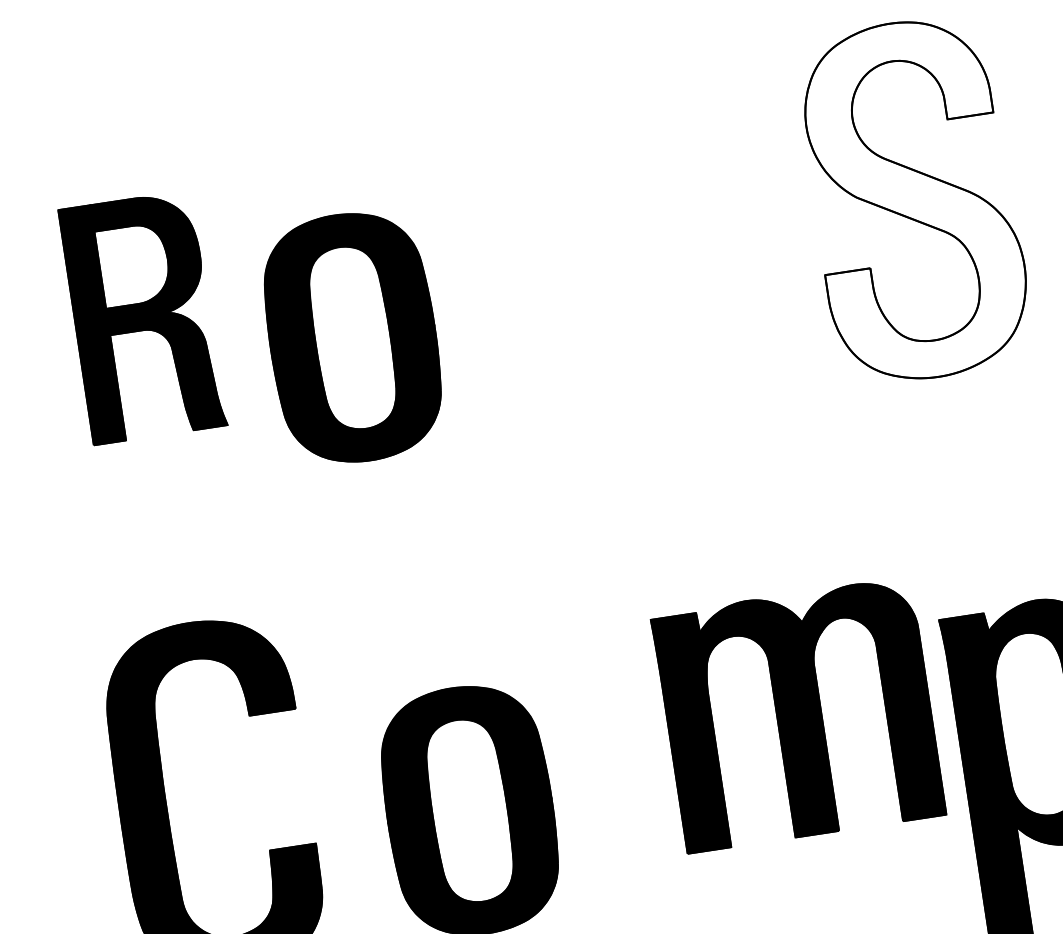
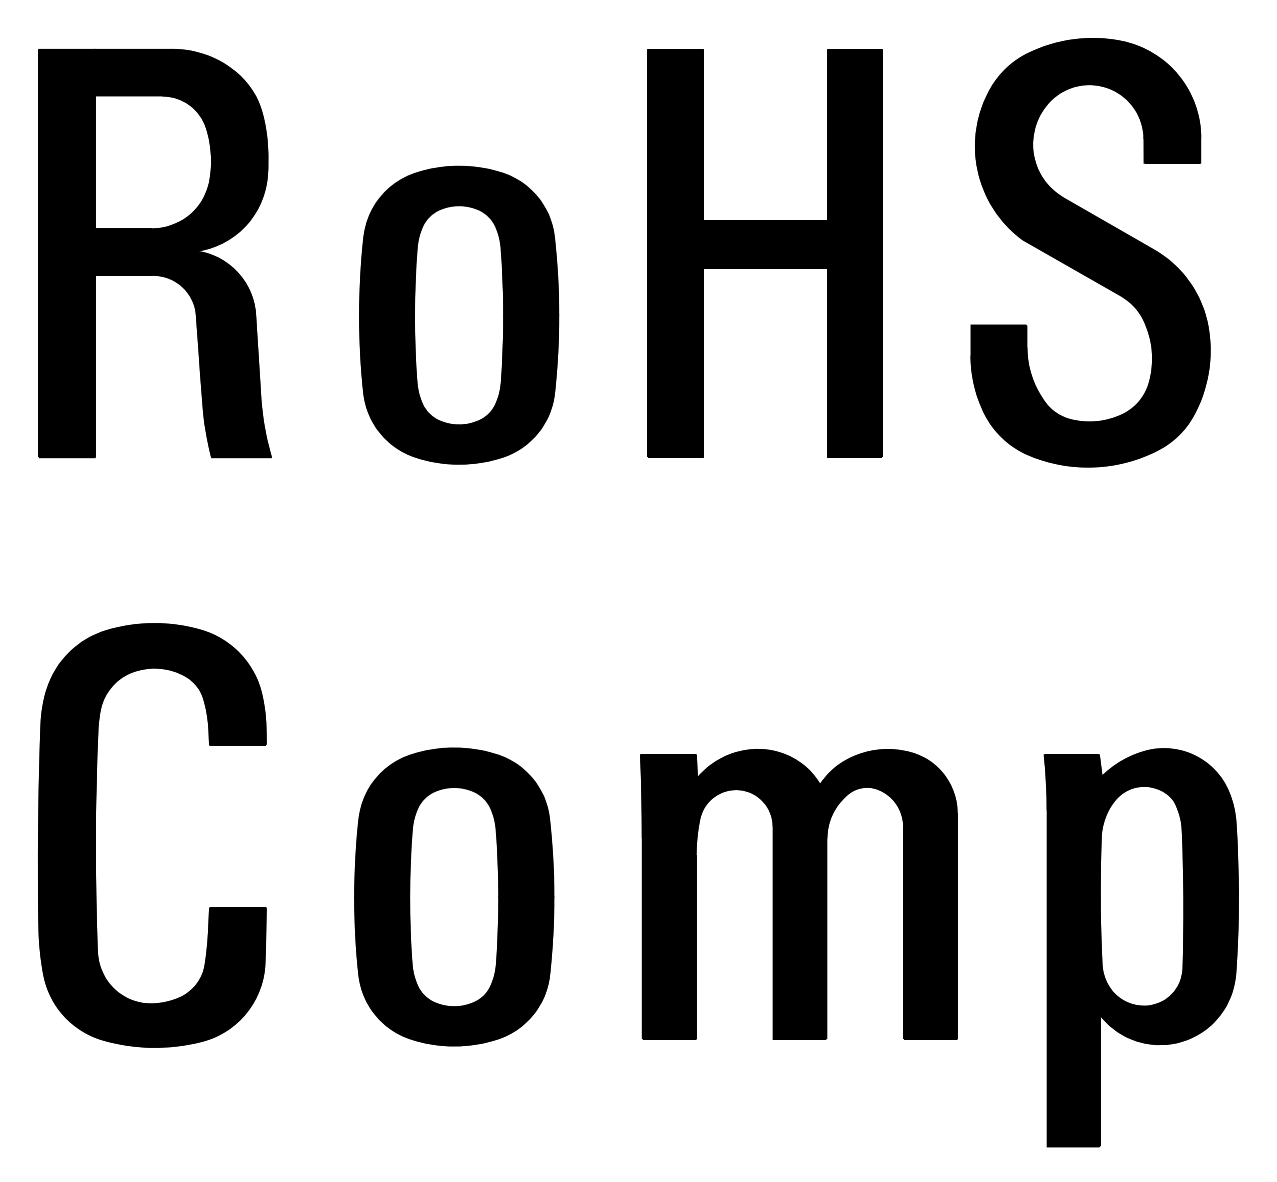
fill: (914, 200) -> (1090, 252), added
part: (645, 241) -> (764, 253), added
part: (142, 317) -> (154, 253), size x1.43
part: (352, 337) -> (459, 314), moved
part: (798, 715) -> (798, 894), moved

